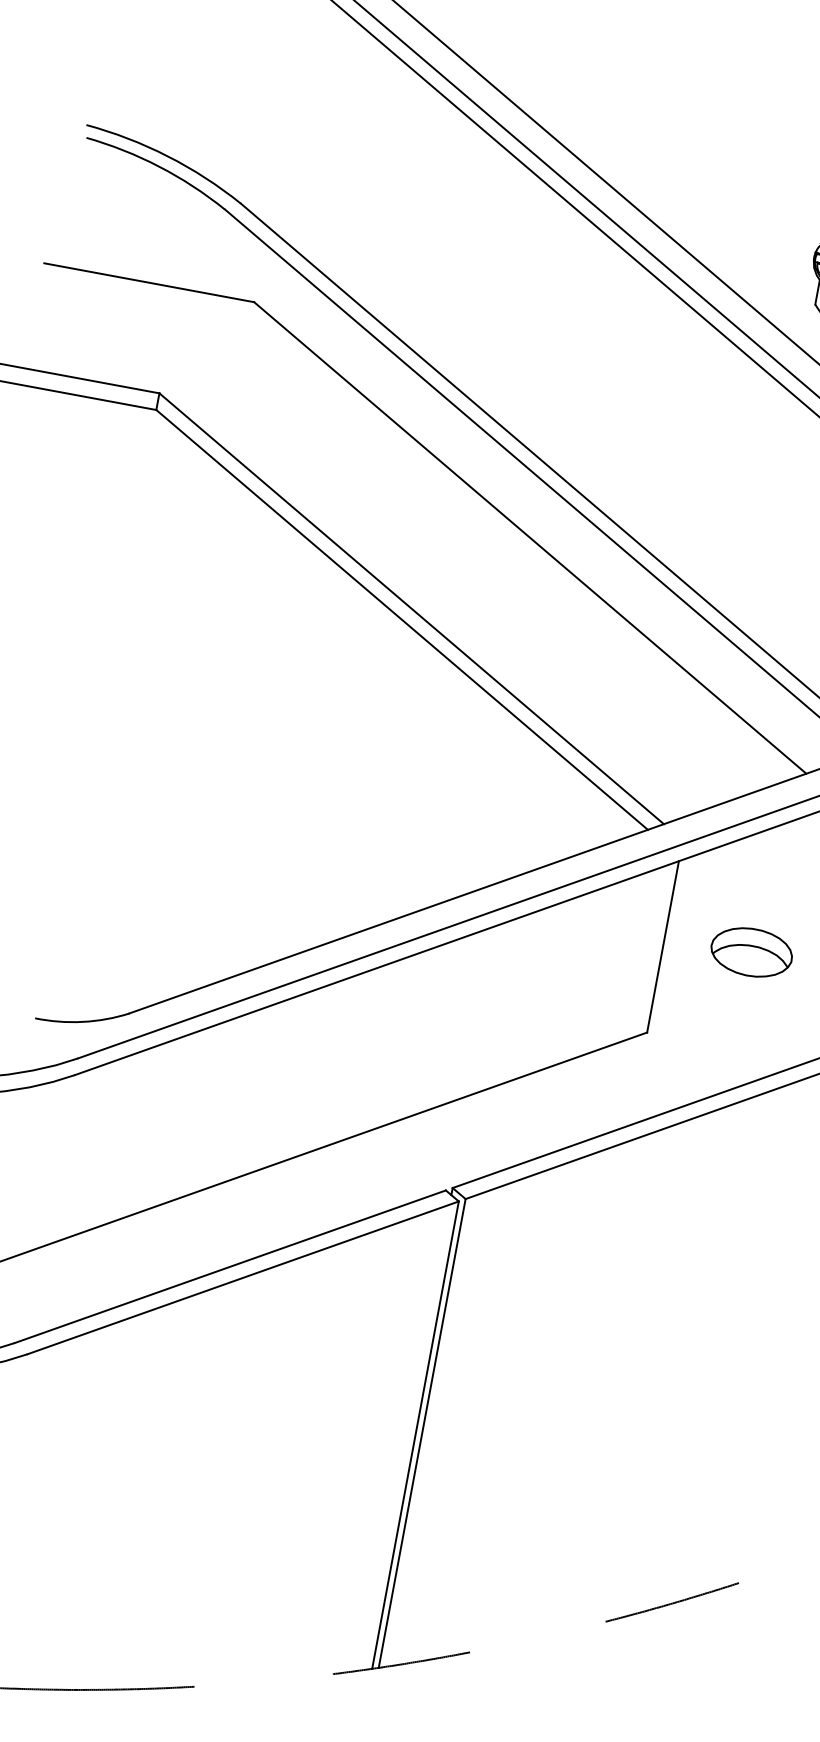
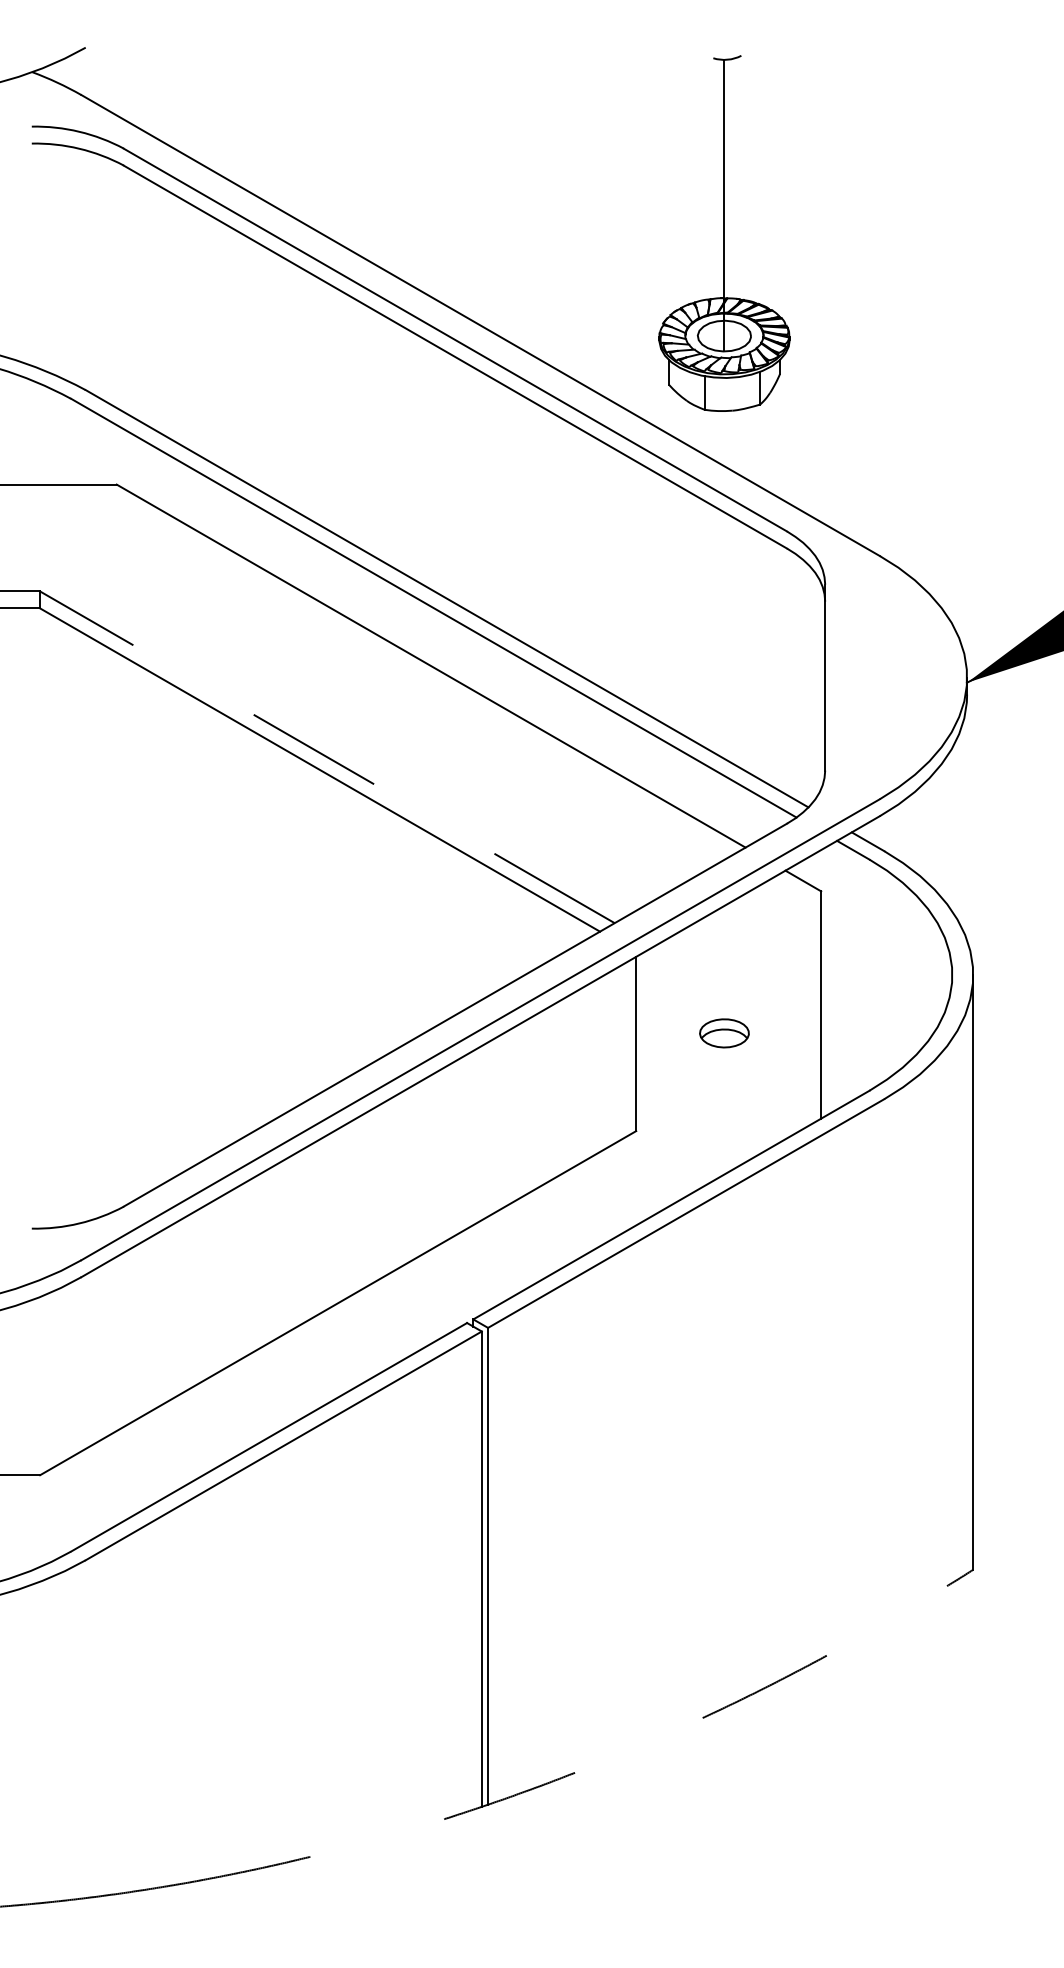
line: (411, 608) -> (327, 757), solid -> dashed
part: (751, 952) -> (724, 1033), size x0.6

